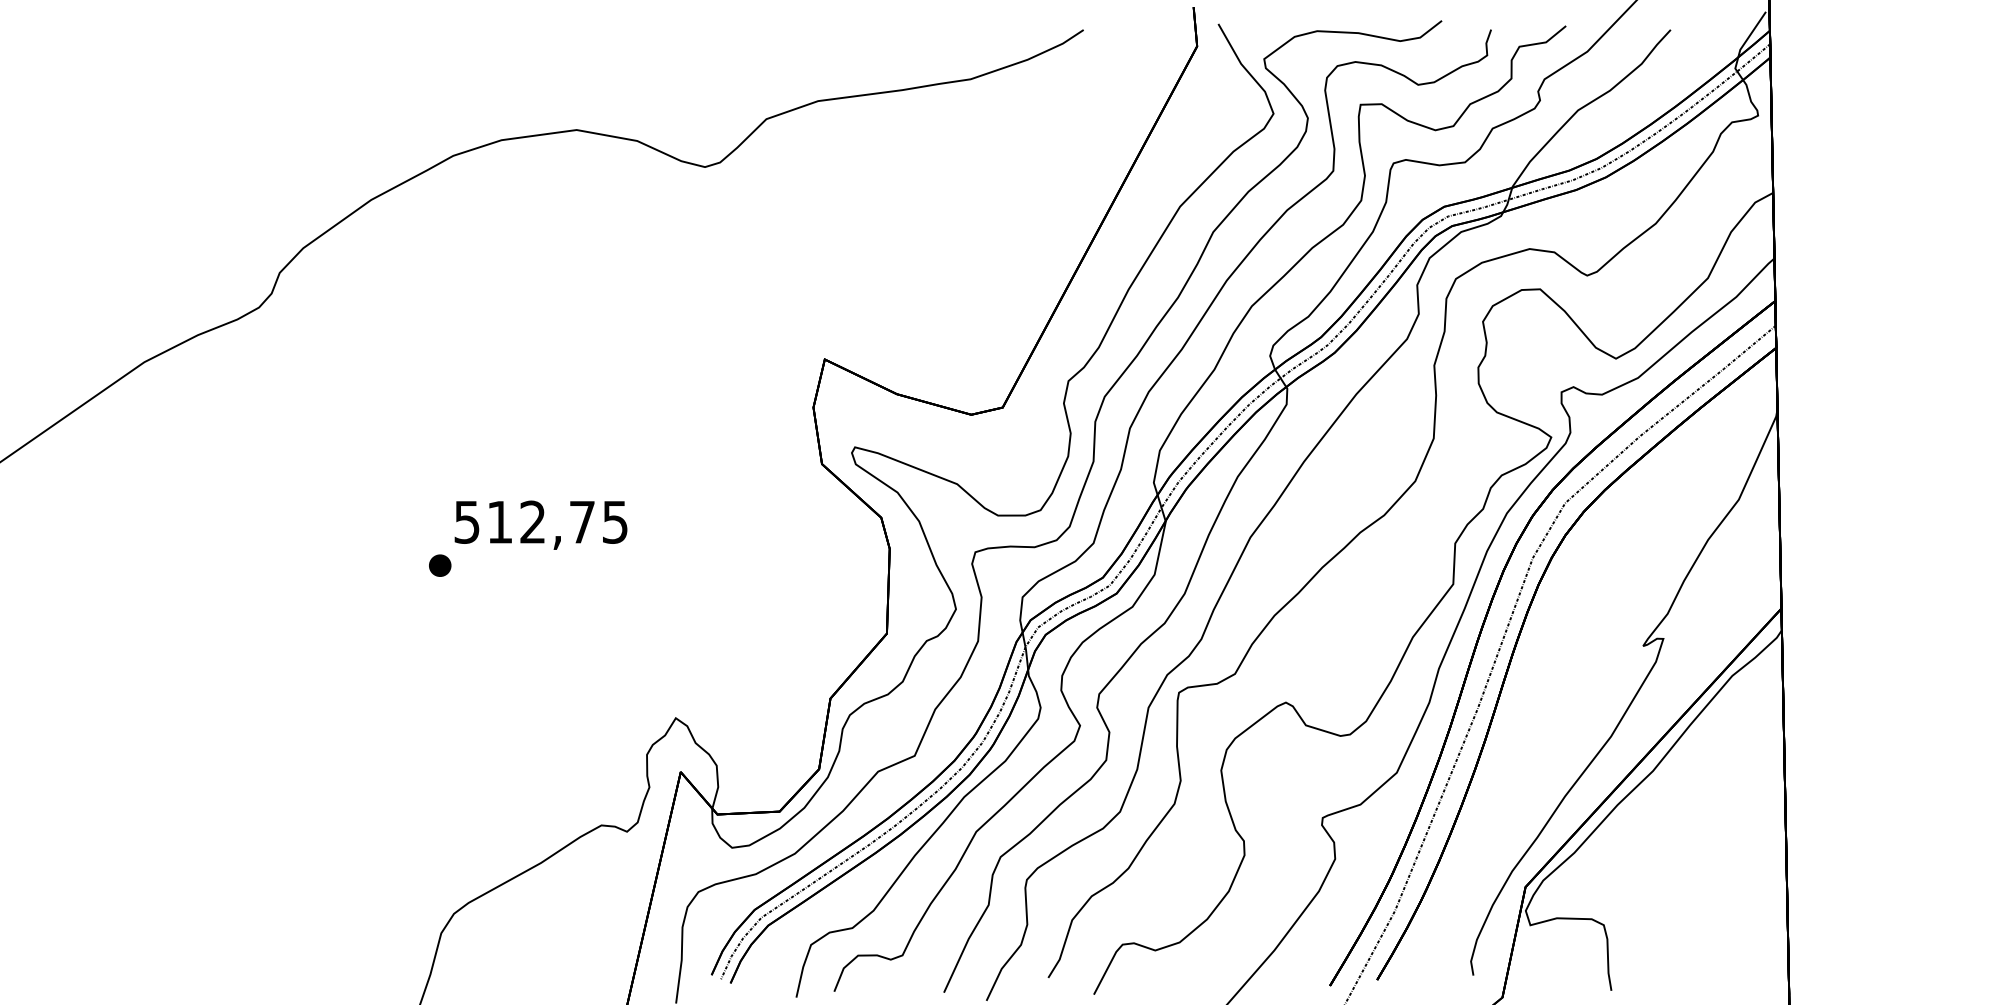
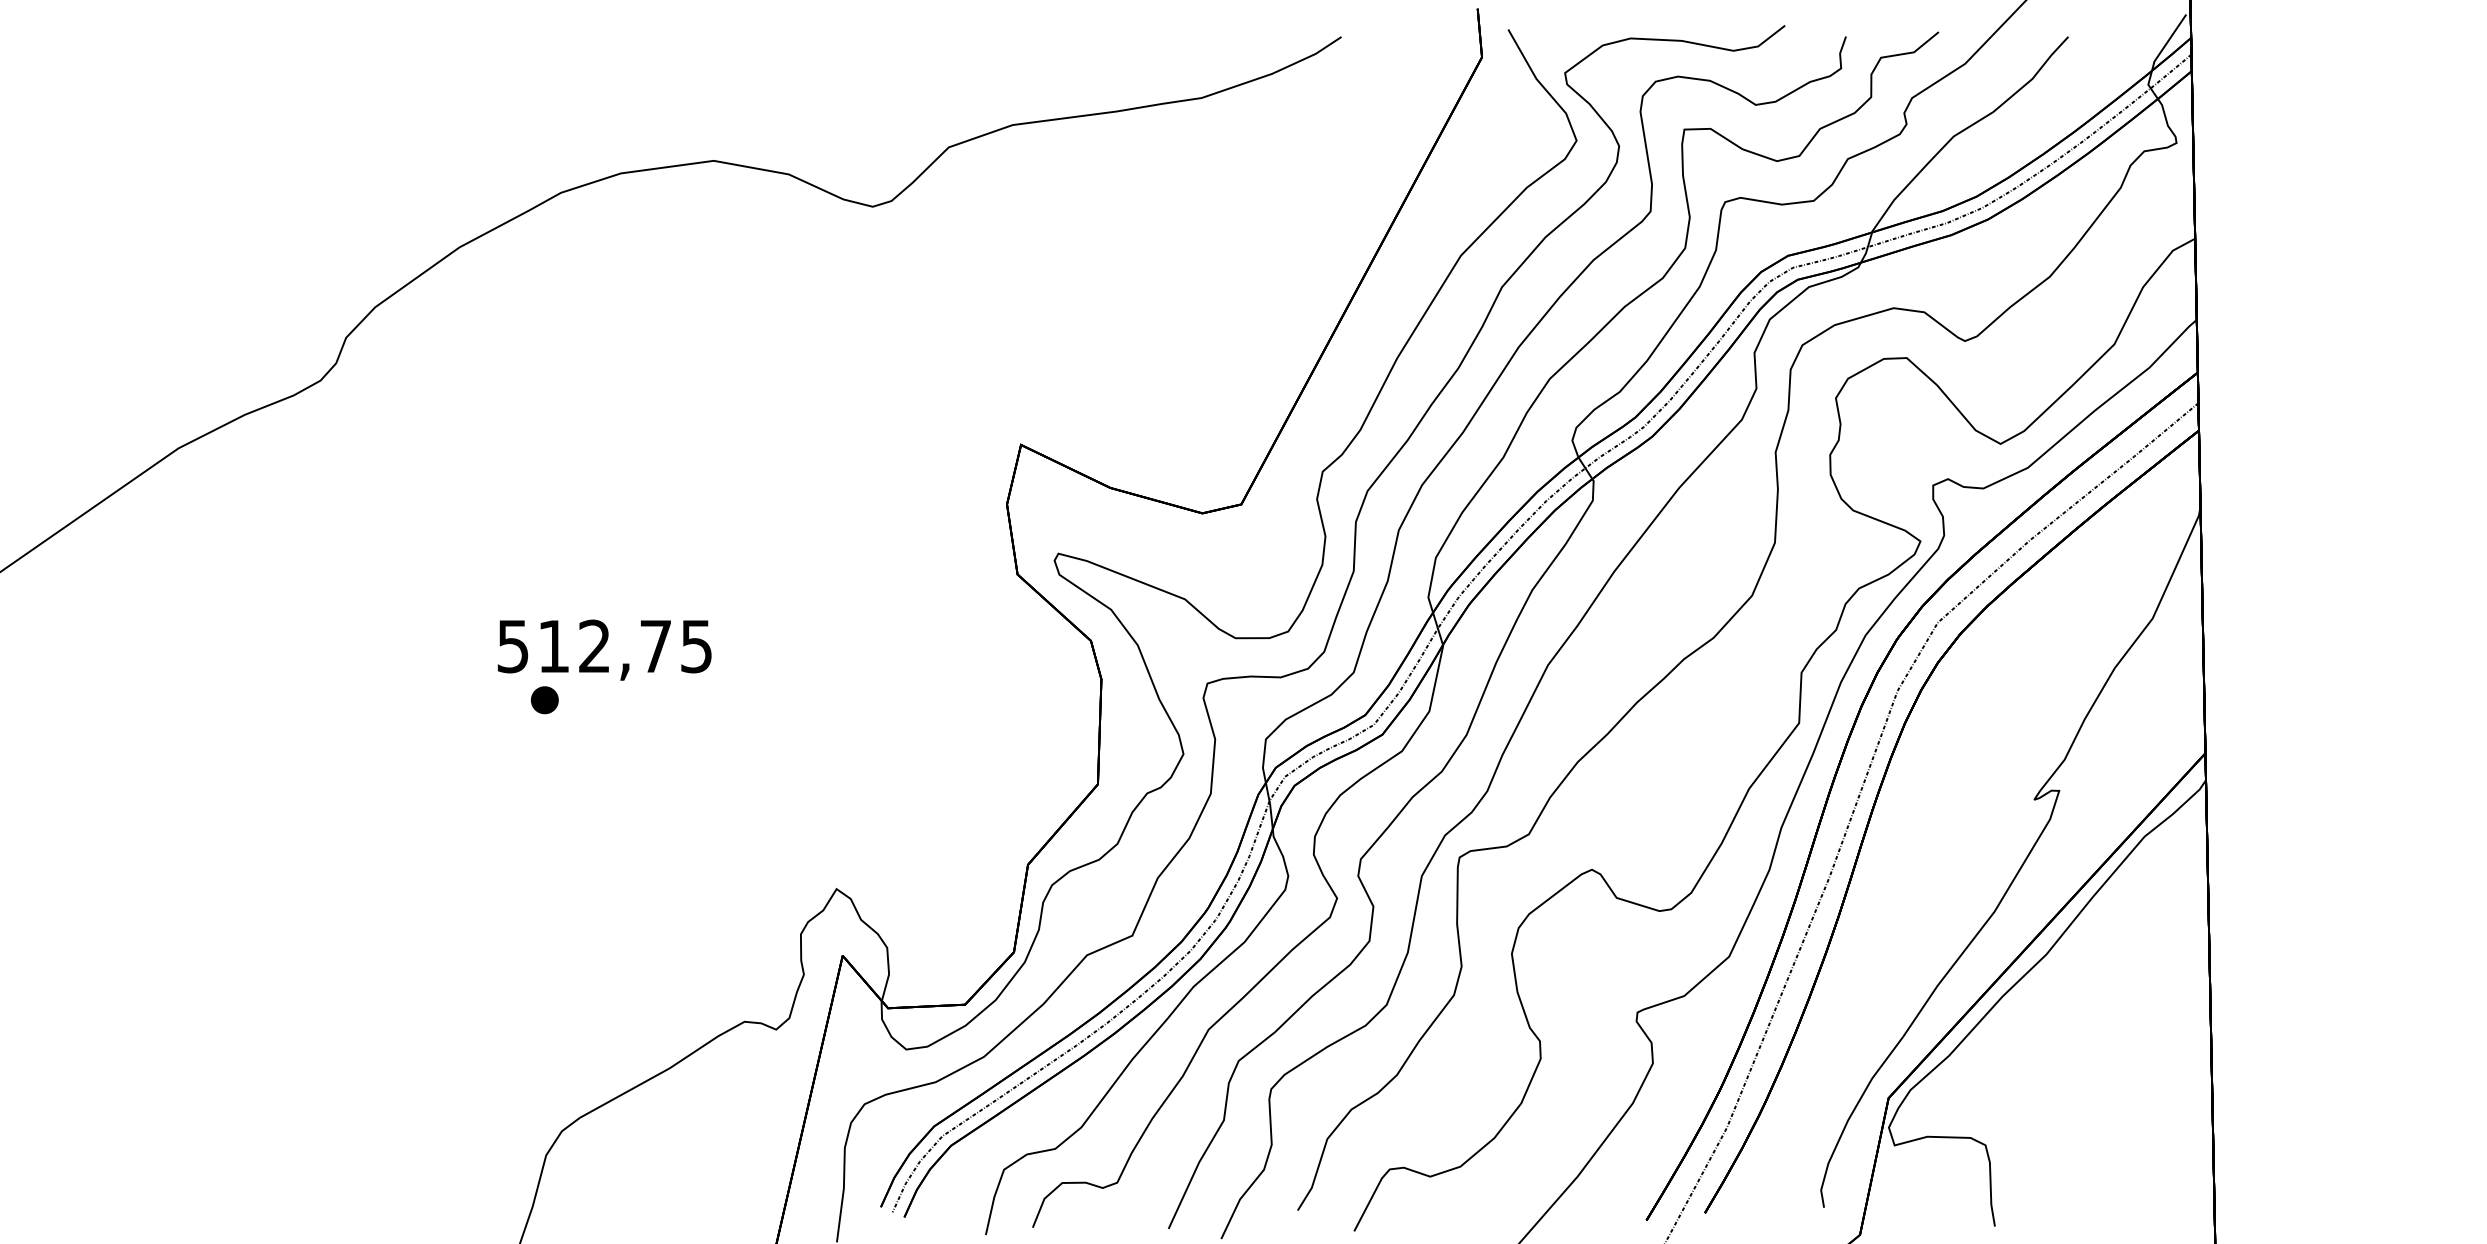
text: (540, 524) -> (604, 649), moved

